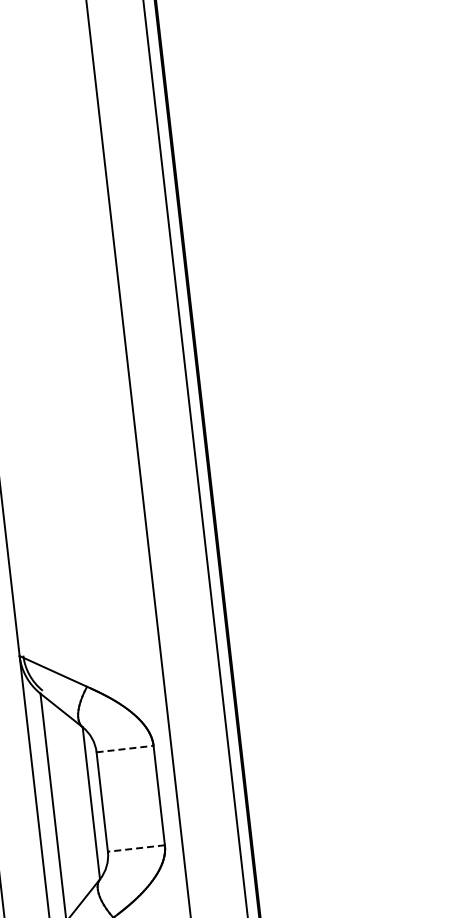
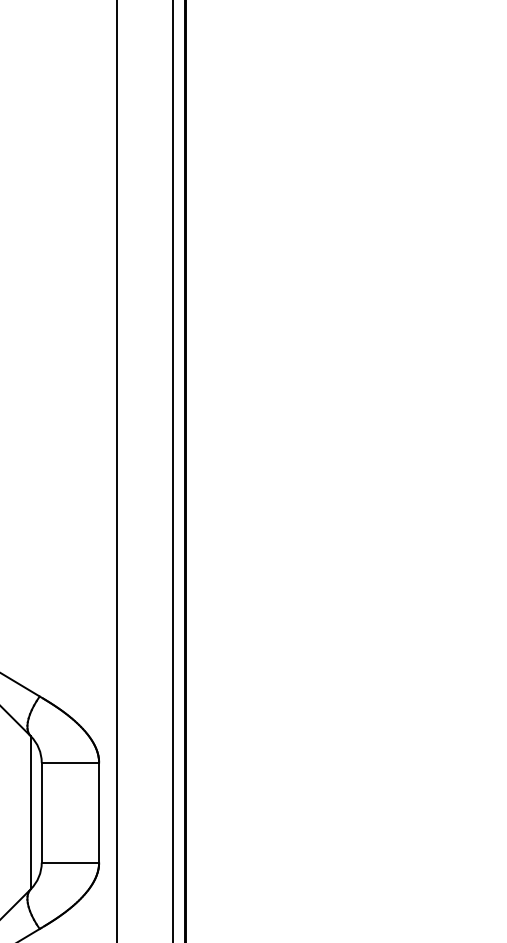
line: (125, 748) -> (70, 762), dashed -> solid
line: (136, 848) -> (70, 862), dashed -> solid

